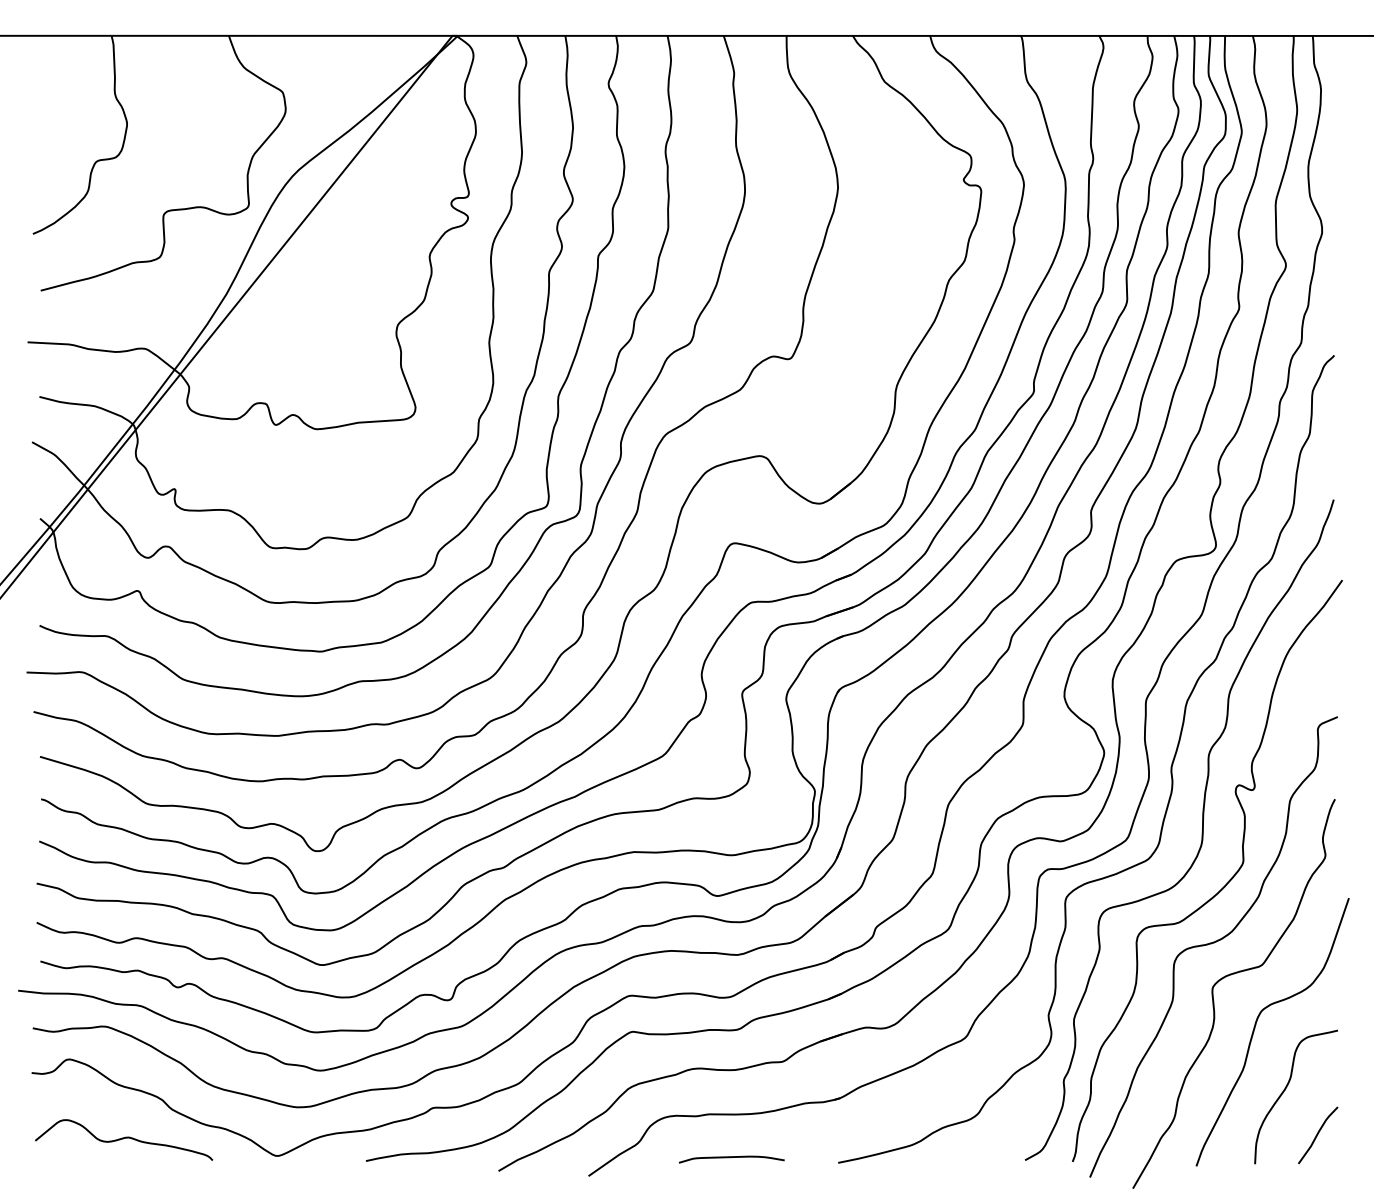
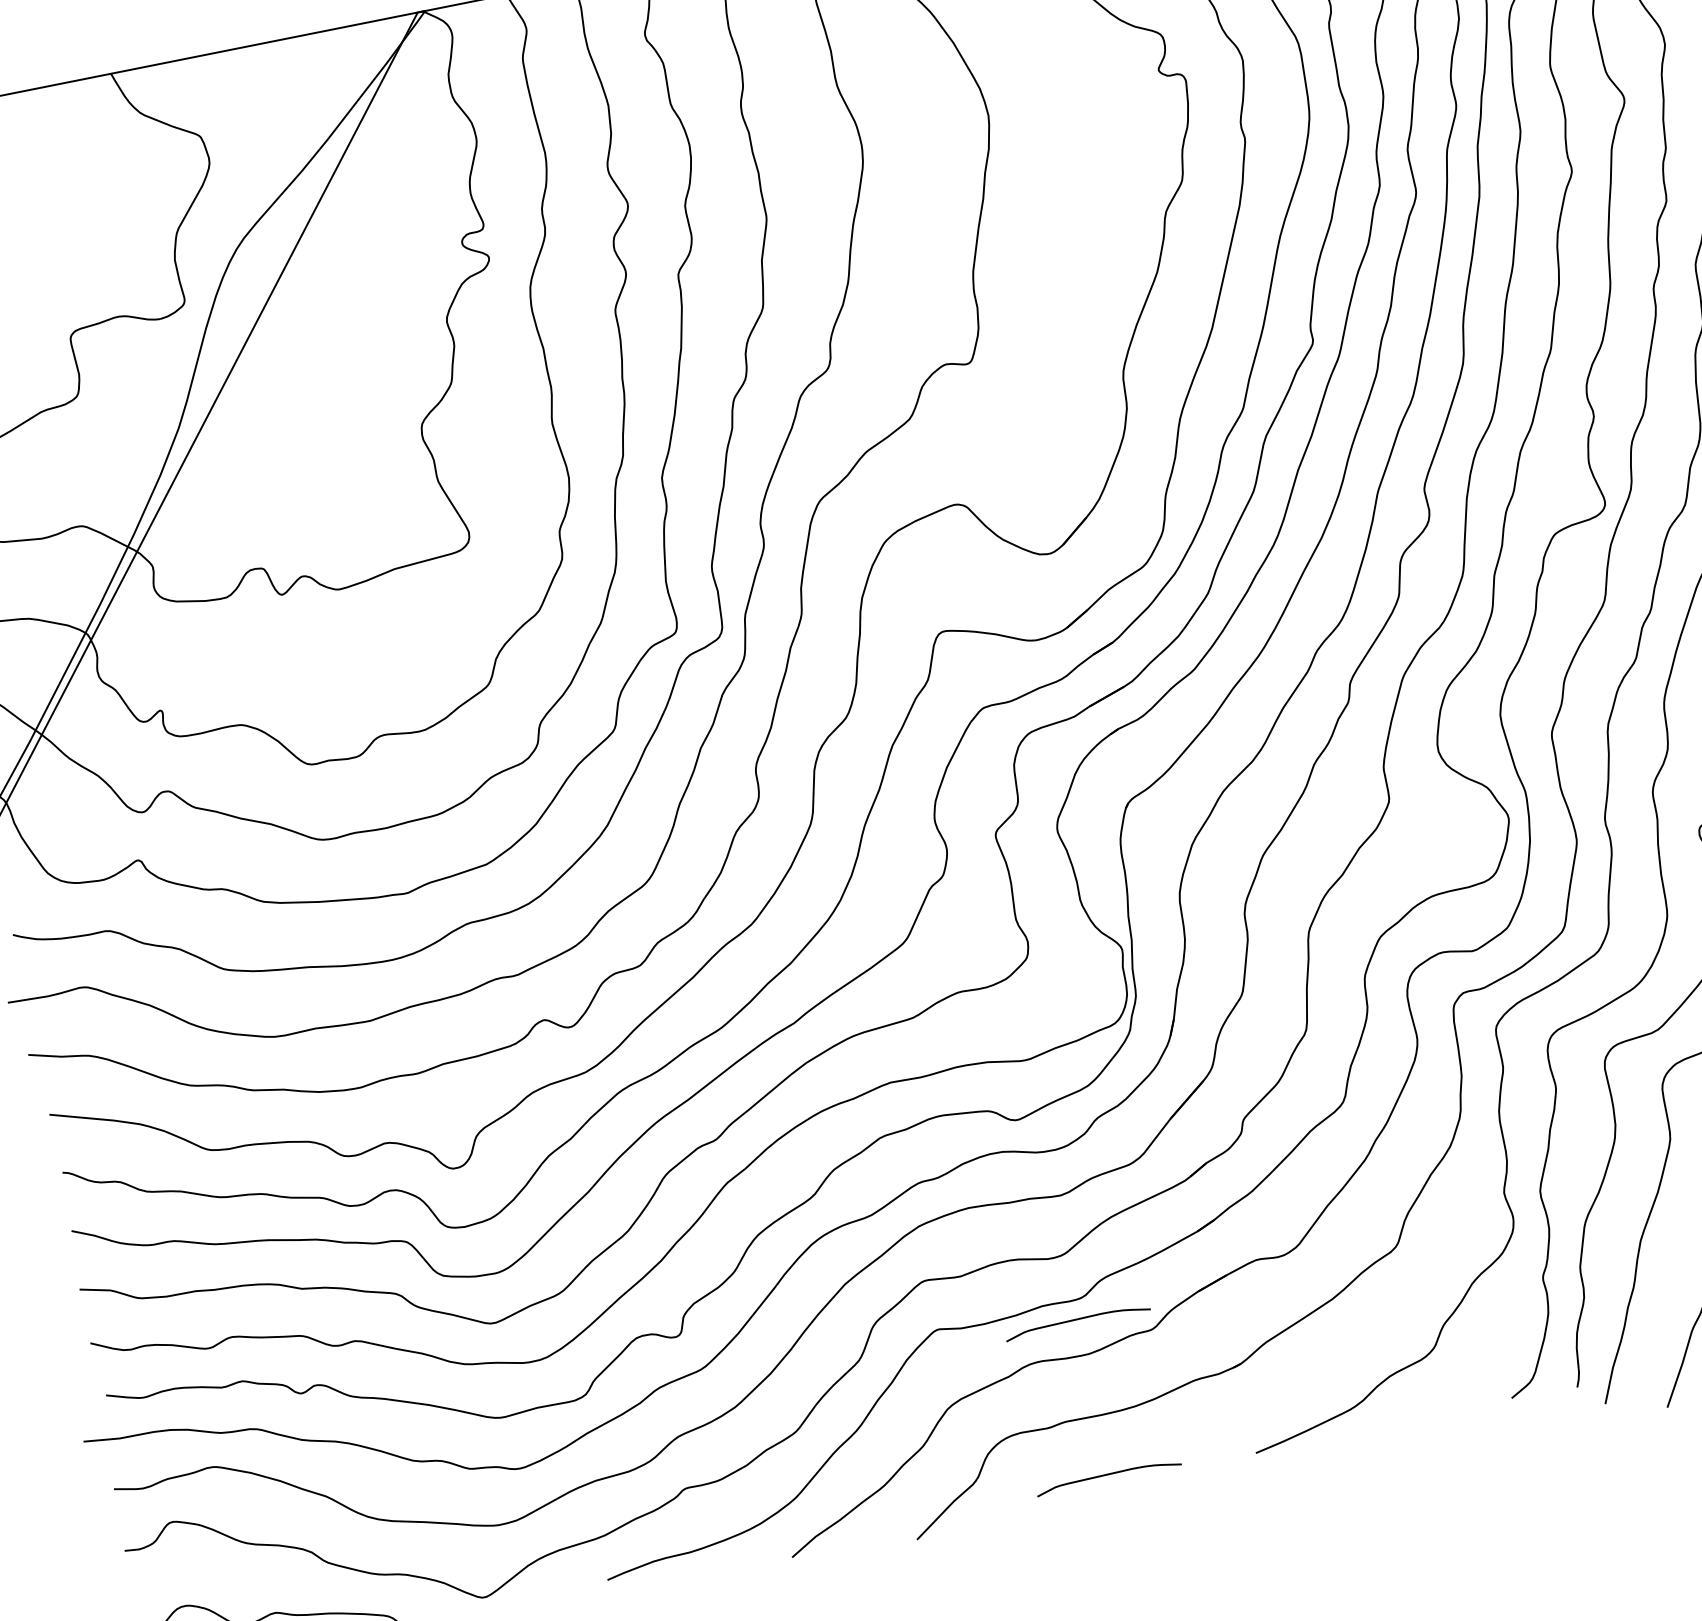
curve: (730, 1045) -> (1075, 1321), added

